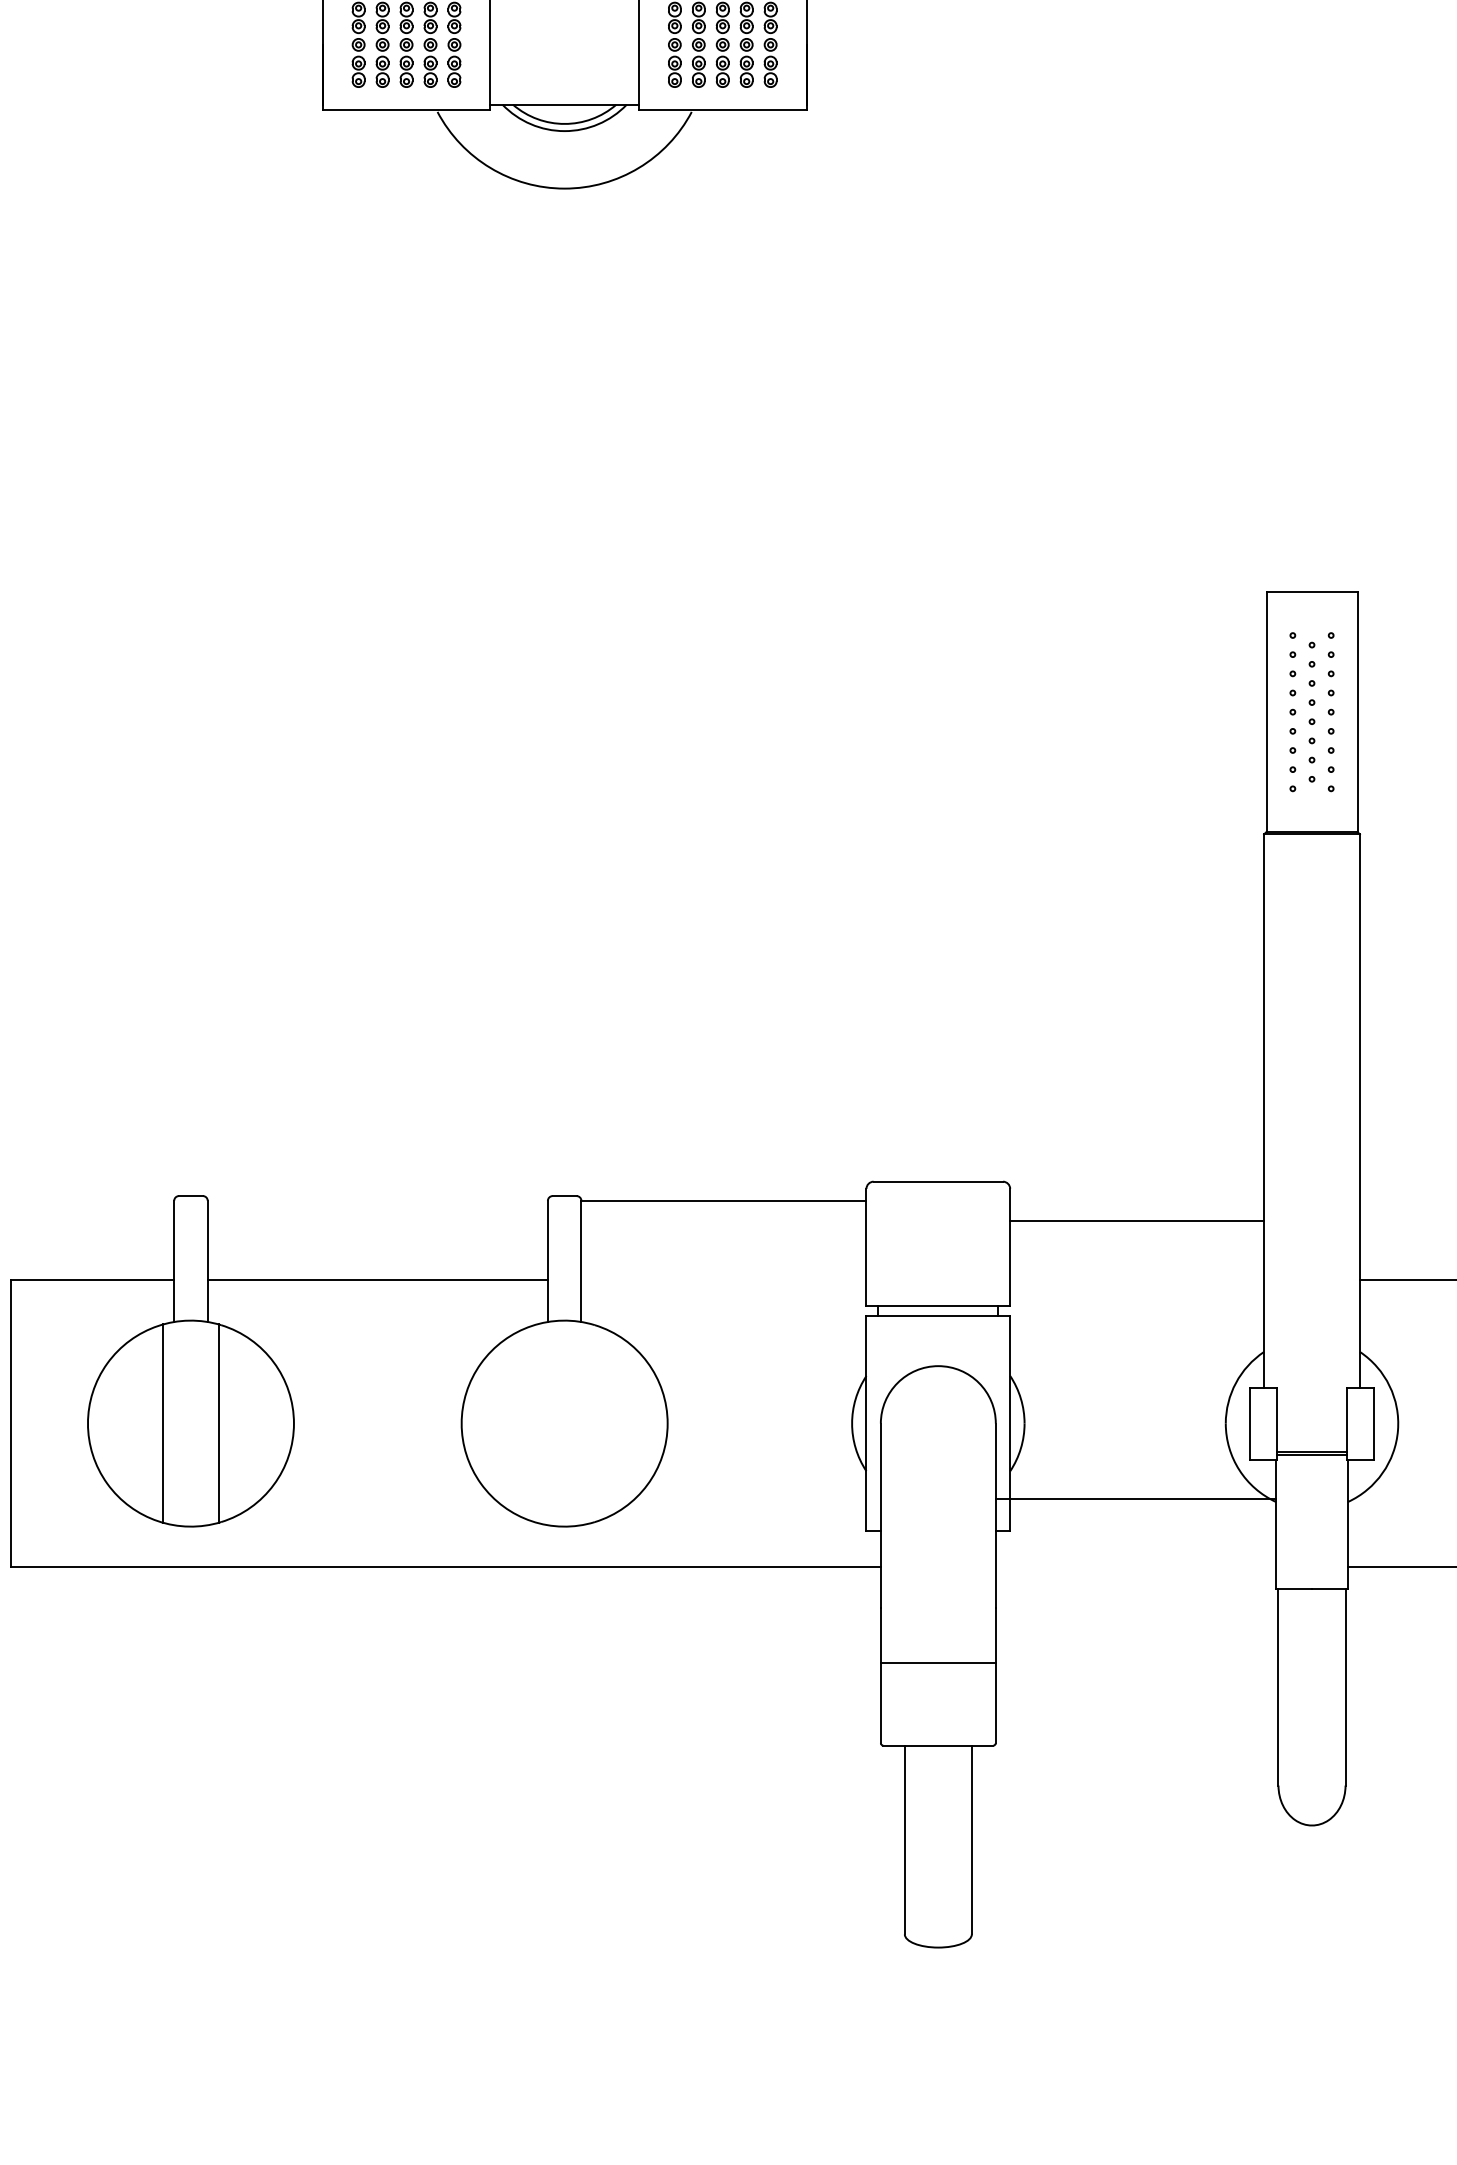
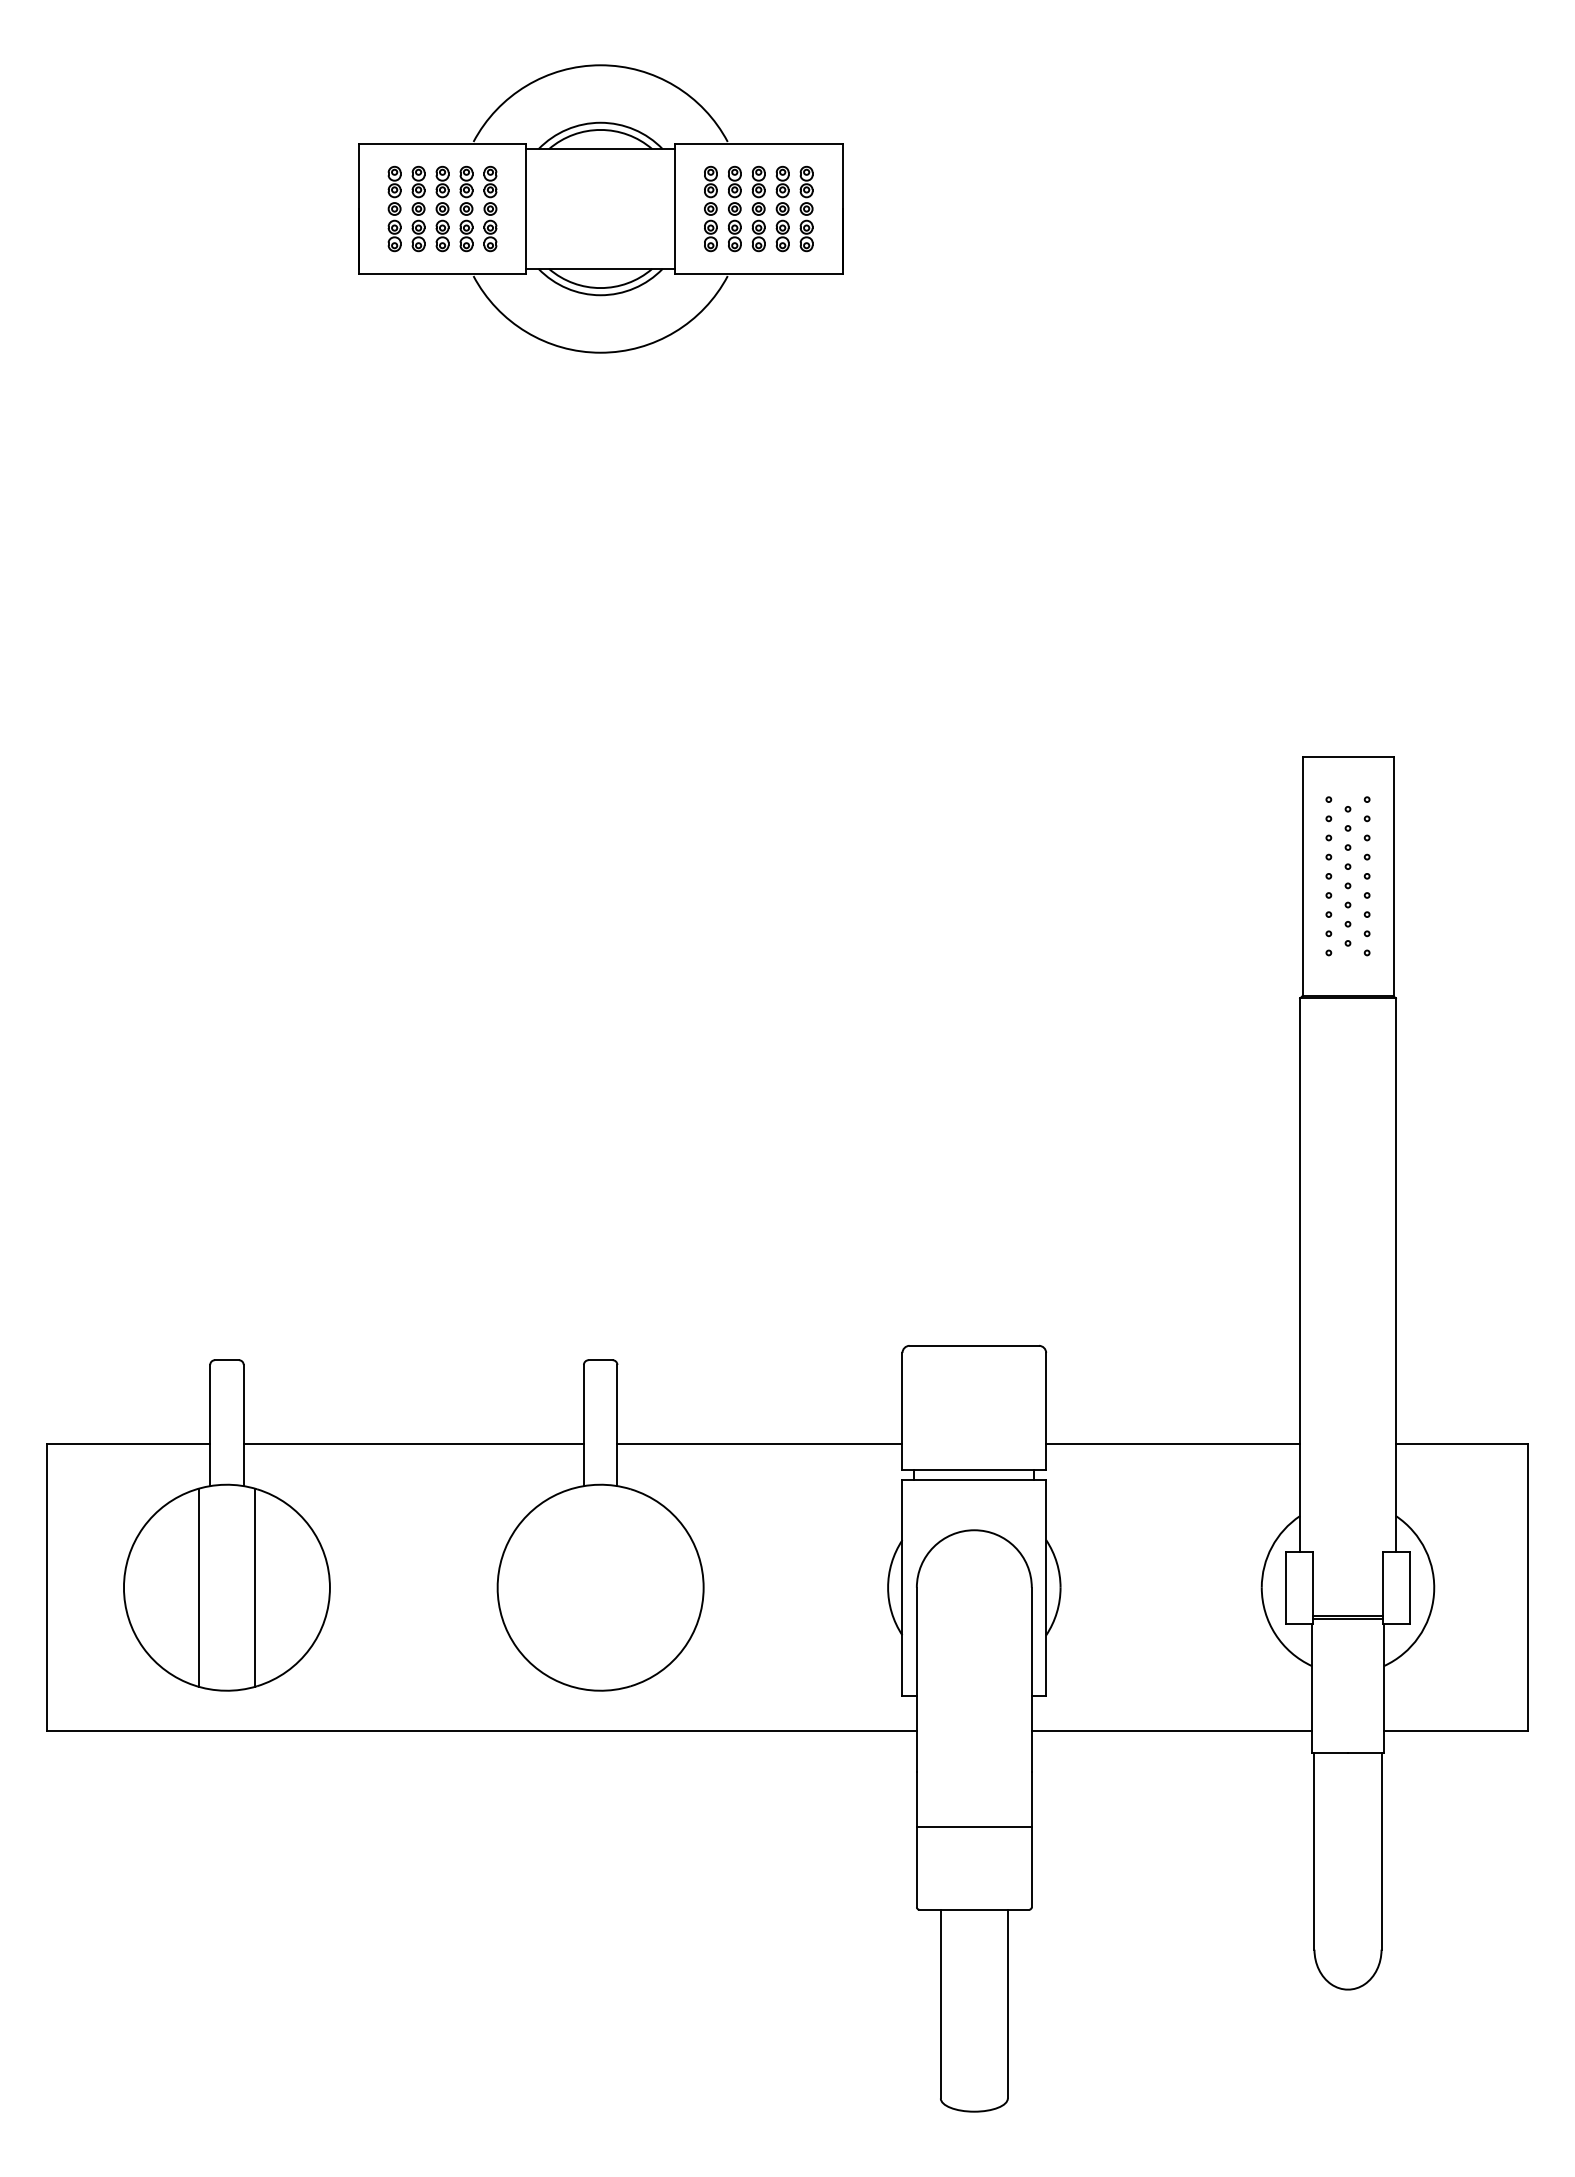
line: (723, 1201) -> (759, 1444), moved
line: (1137, 1221) -> (1173, 1444), moved
line: (1135, 1499) -> (1171, 1731), moved

